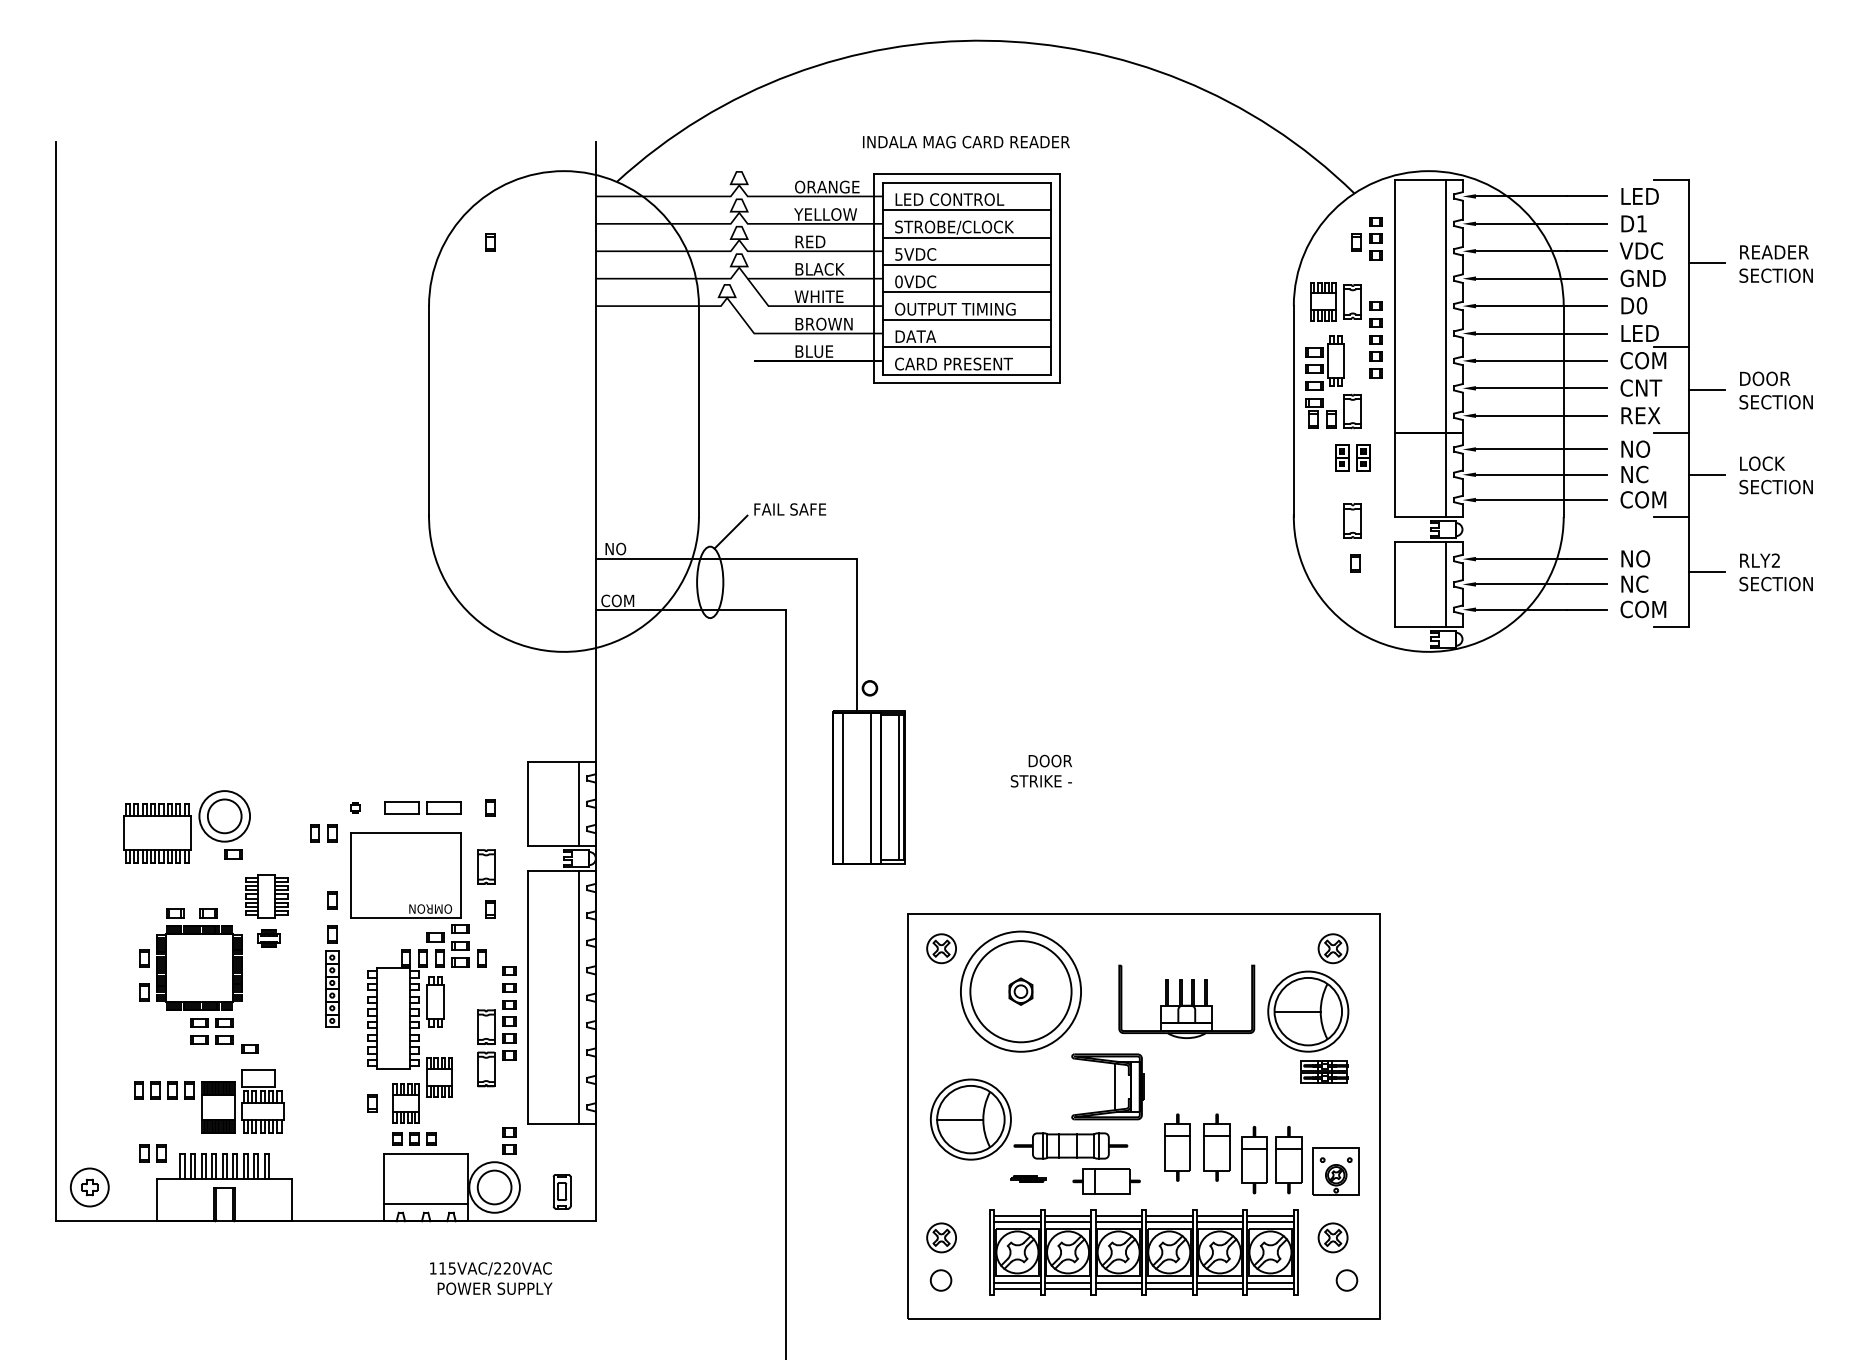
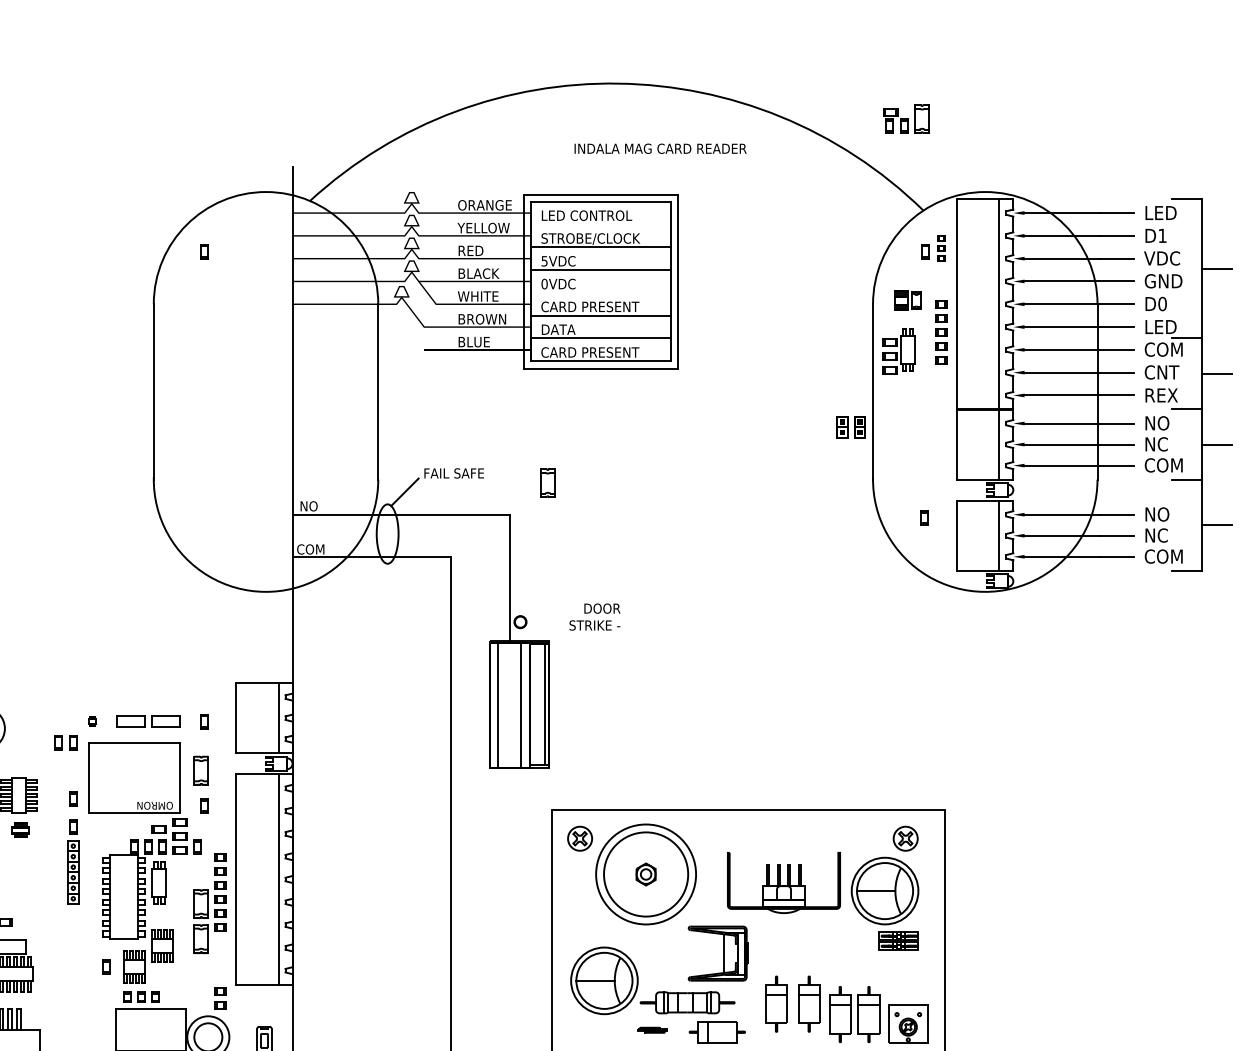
text: (966, 142) -> (660, 149), moved
line: (966, 210) -> (600, 224), removed
part: (1375, 238) -> (940, 248), size x0.7
line: (966, 292) -> (600, 292), removed
part: (1335, 301) -> (907, 300), size x0.6
text: (958, 308) -> (594, 306), OUTPUT TIMING -> CARD PRESENT
part: (1333, 411) -> (906, 119), moved
part: (1352, 457) -> (851, 426), moved
part: (1352, 520) -> (547, 482), moved
text: (1040, 770) -> (594, 616), moved

